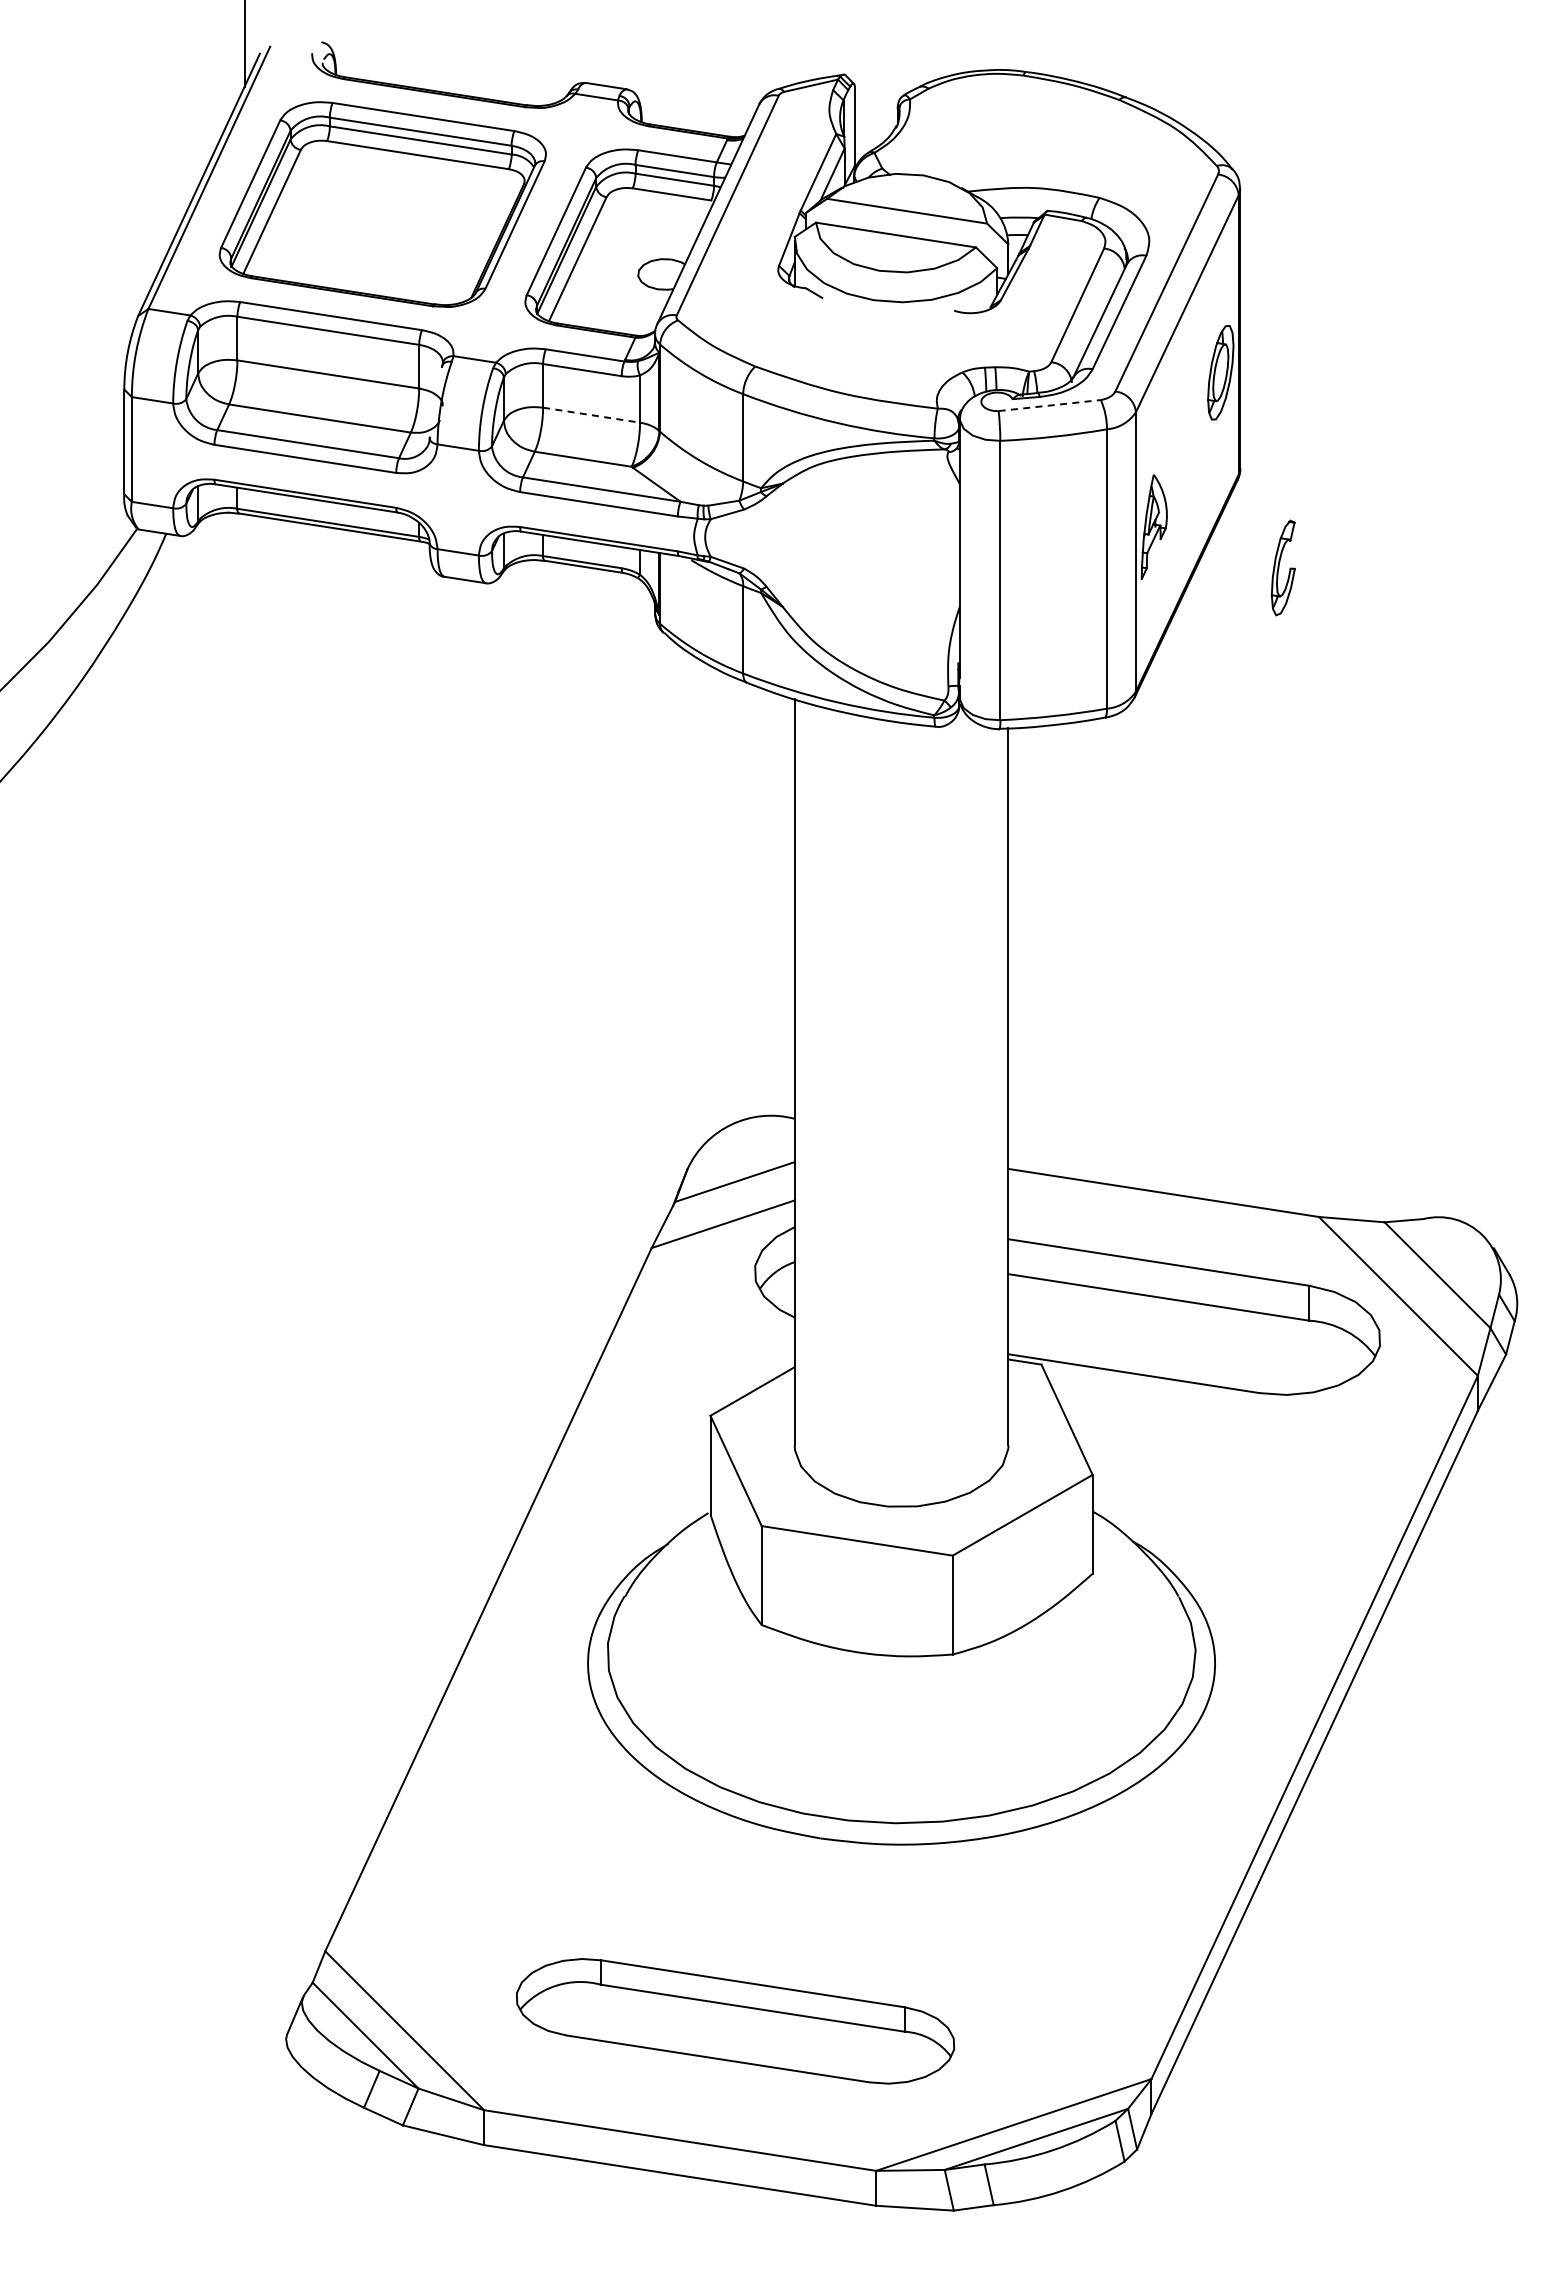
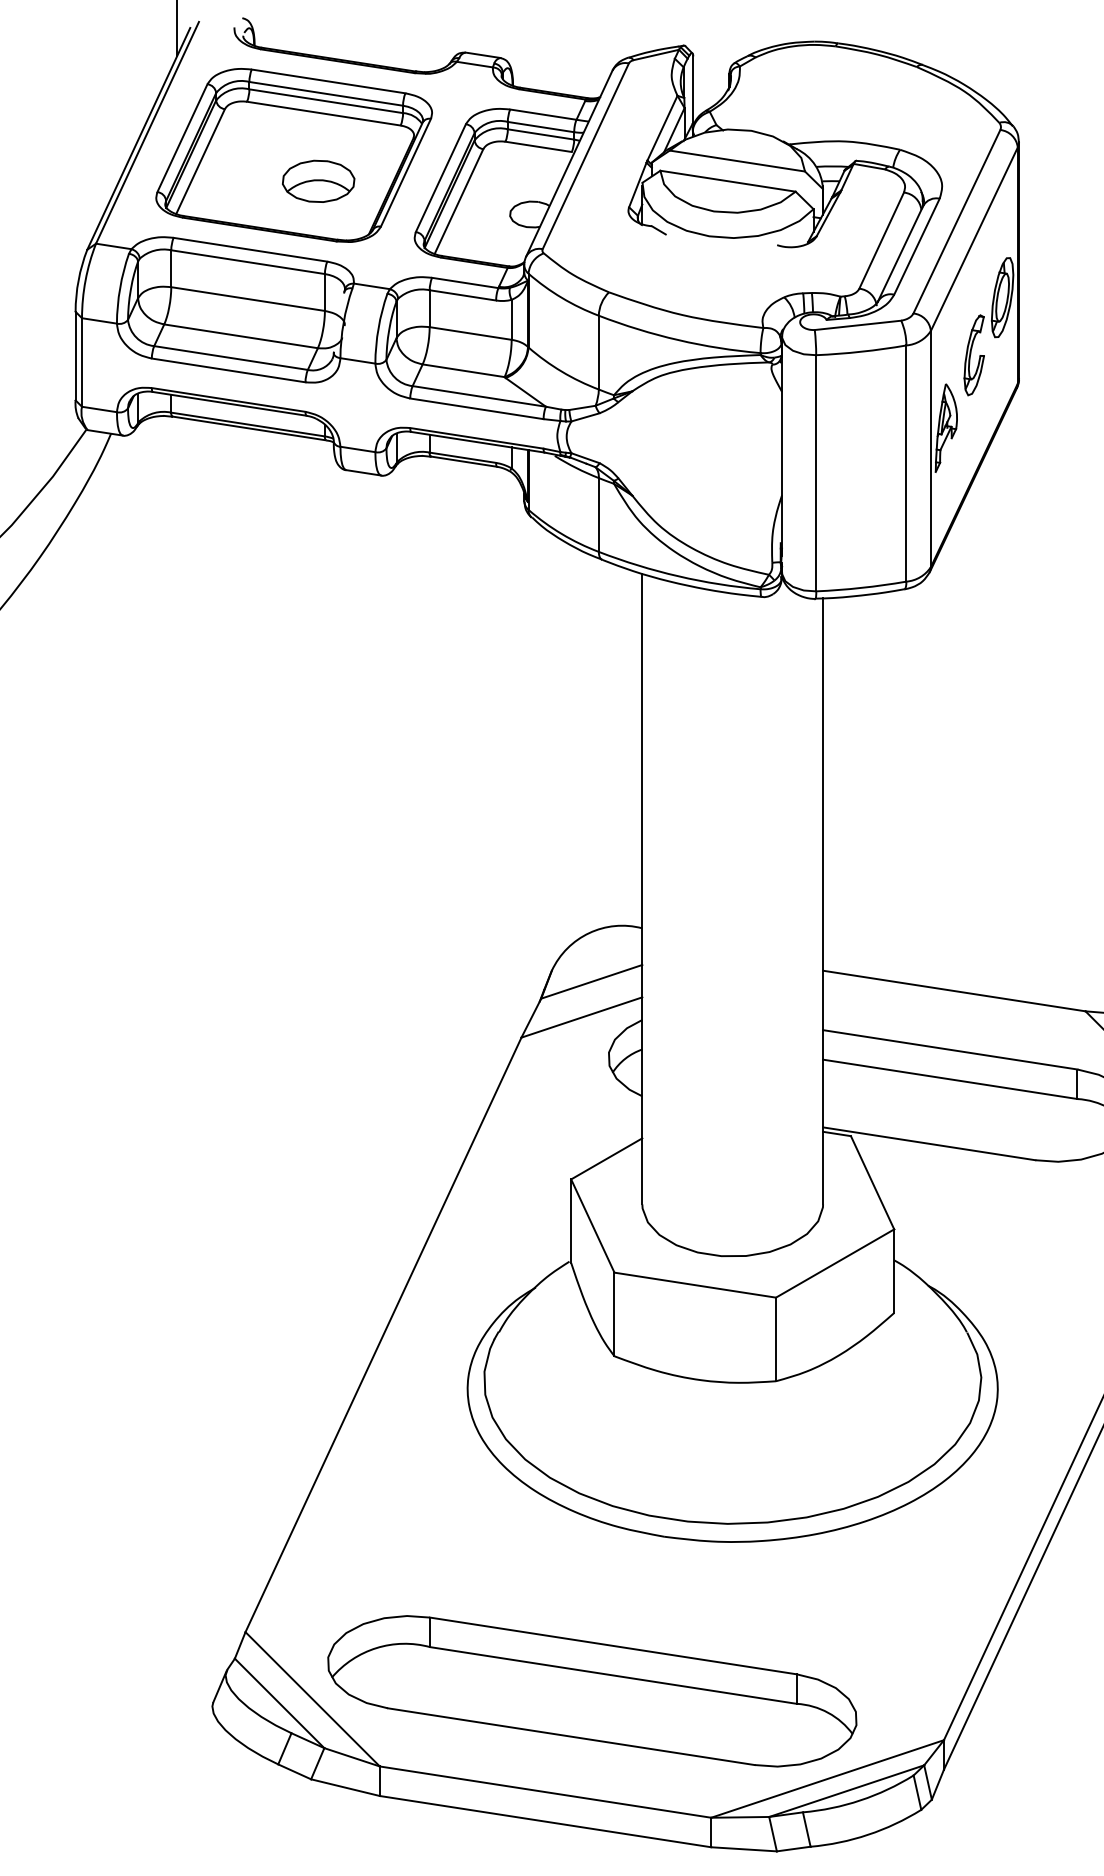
part: (411, 235) -> (318, 181), added
line: (1050, 405) -> (858, 325), dashed -> solid
line: (592, 415) -> (471, 333), dashed -> solid
part: (1282, 567) -> (973, 354), moved
part: (735, 2021) -> (592, 1691), size x1.43

